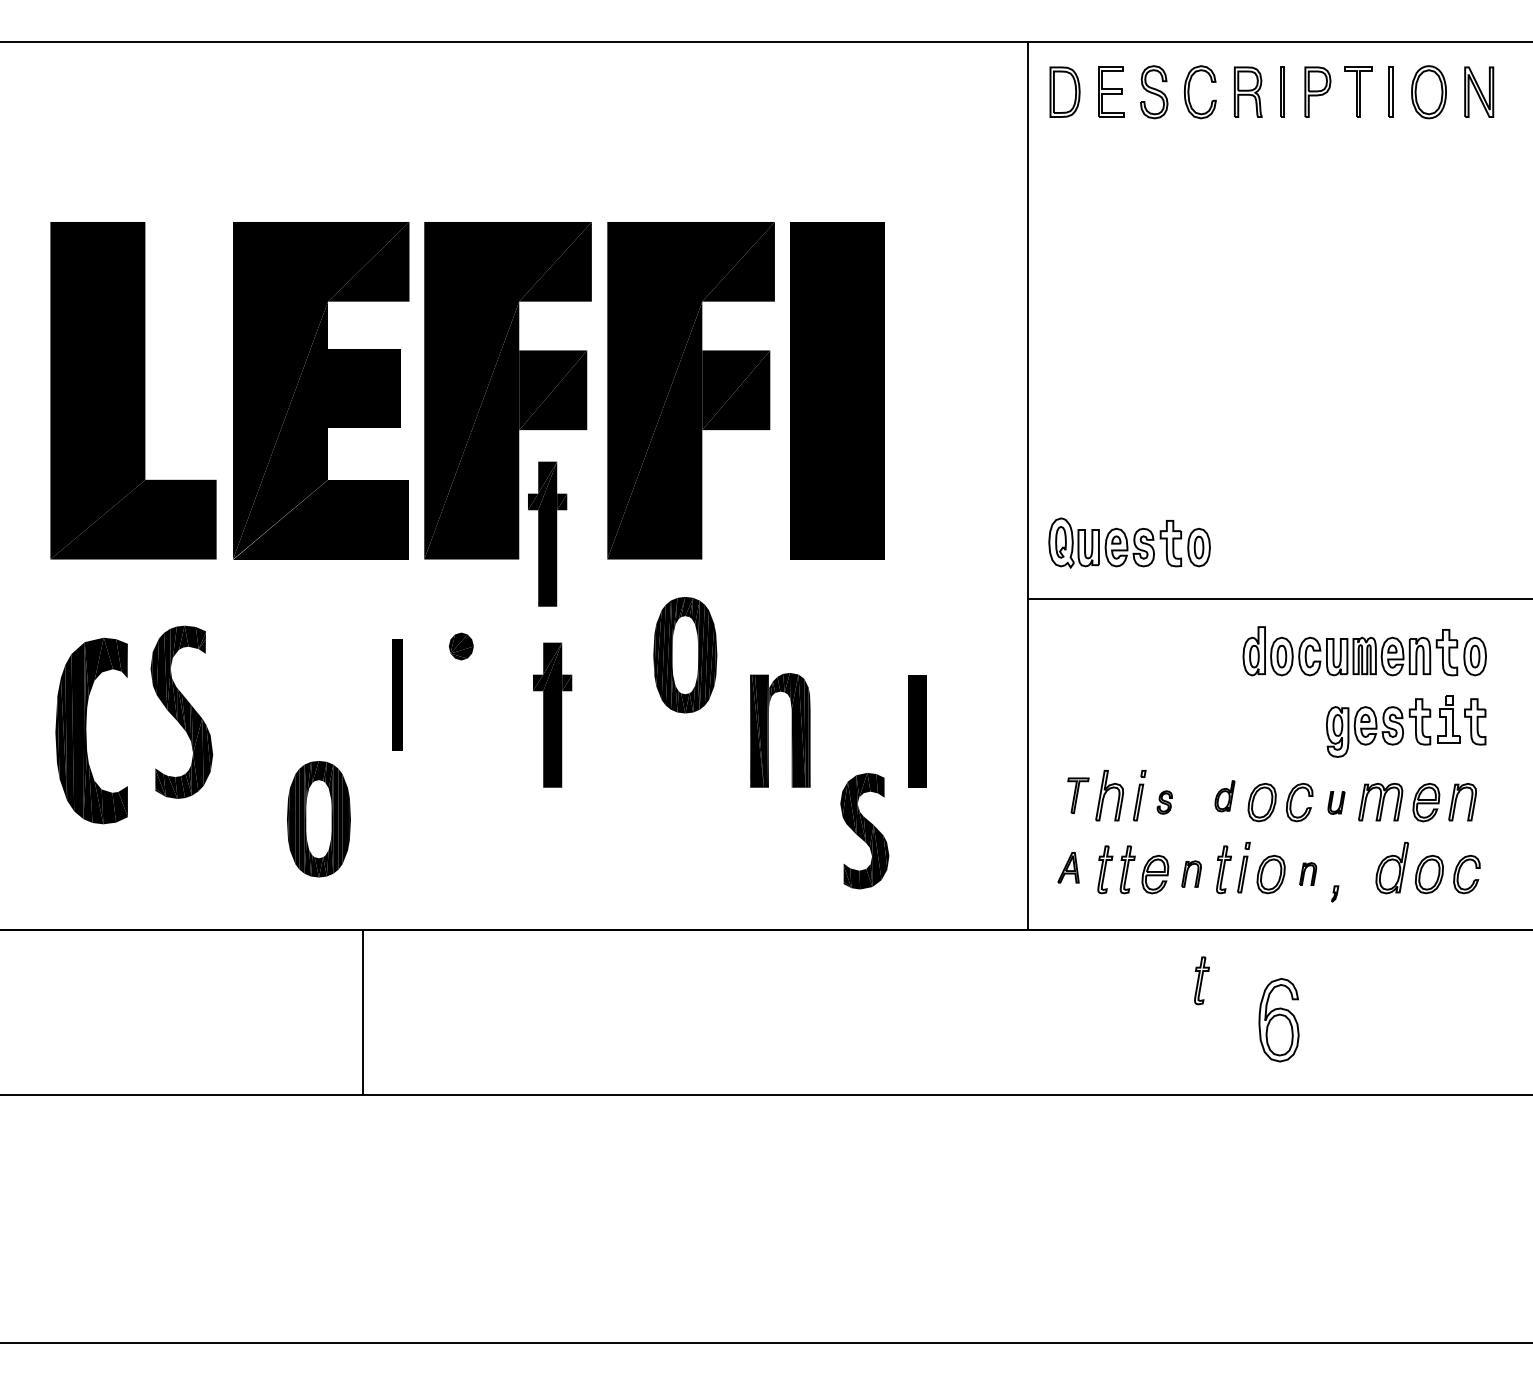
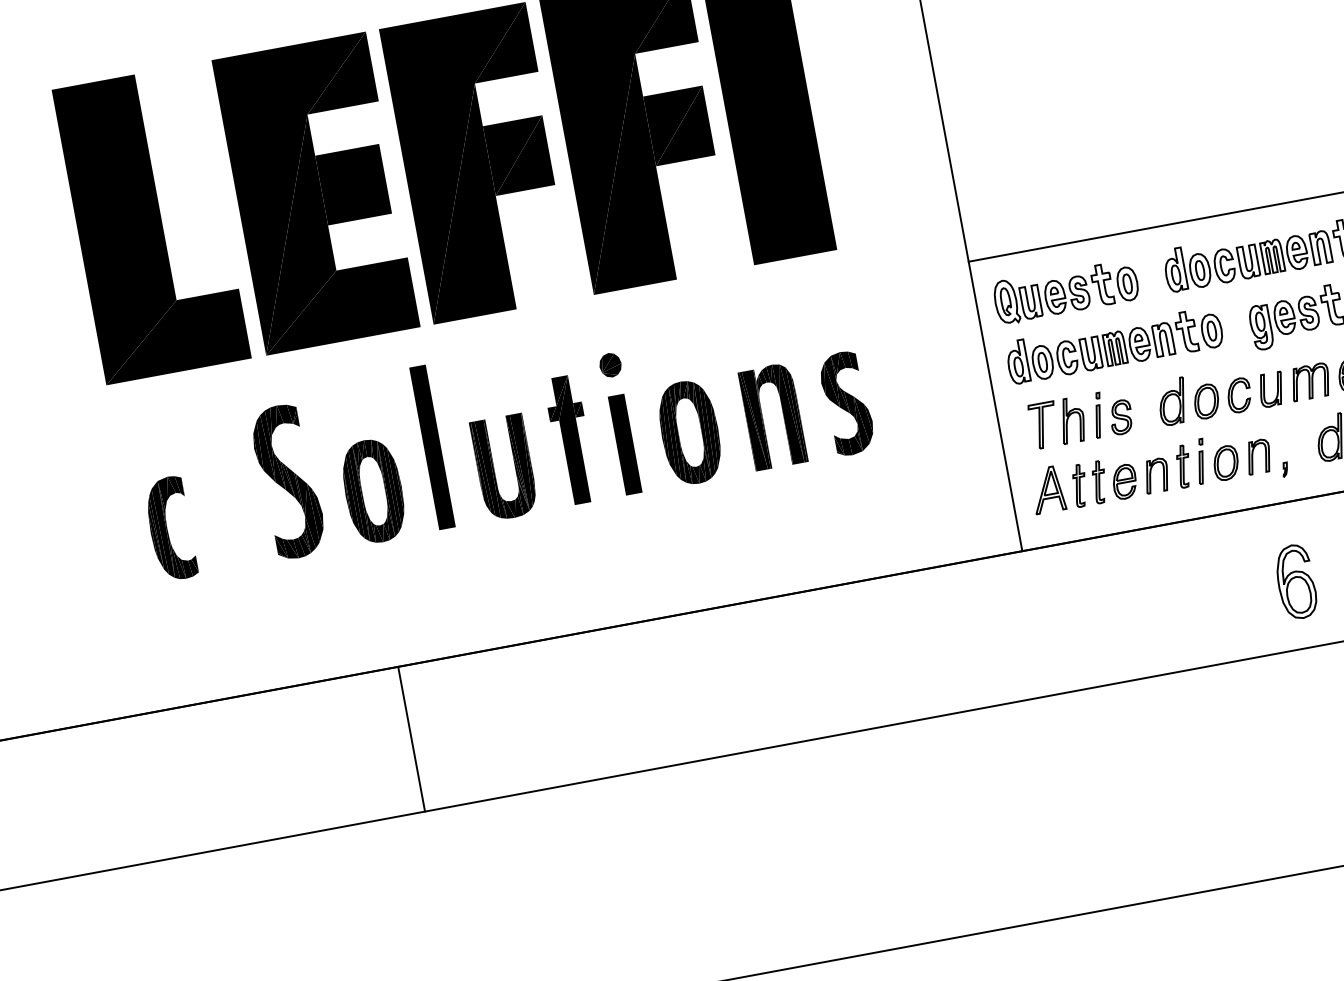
part: (547, 533) -> (537, 281), removed
part: (1129, 542) -> (1065, 290), moved
part: (460, 646) -> (609, 365), moved
part: (685, 655) -> (690, 432), moved
part: (397, 694) -> (432, 447), size x1.67
part: (181, 711) -> (288, 481), moved
part: (1172, 720) -> (1114, 344), added
part: (91, 731) -> (170, 529), size x0.62
part: (484, 731) -> (514, 465), added
part: (917, 731) -> (625, 444), moved
part: (1078, 795) -> (1044, 425), size x1.43
part: (1224, 796) -> (1172, 402), size x1.67
part: (1164, 802) -> (1121, 417), size x1.67
part: (1336, 802) -> (1271, 389), size x1.67
part: (318, 819) -> (373, 491), moved
part: (864, 831) -> (846, 403), moved
part: (1068, 867) -> (1047, 489), size x1.67
part: (1191, 873) -> (1156, 475), size x1.43
part: (1307, 873) -> (1257, 456), size x1.67
part: (1201, 980) -> (1182, 567), removed
line: (363, 1012) -> (411, 738), moved
part: (1278, 1020) -> (1295, 582), moved

